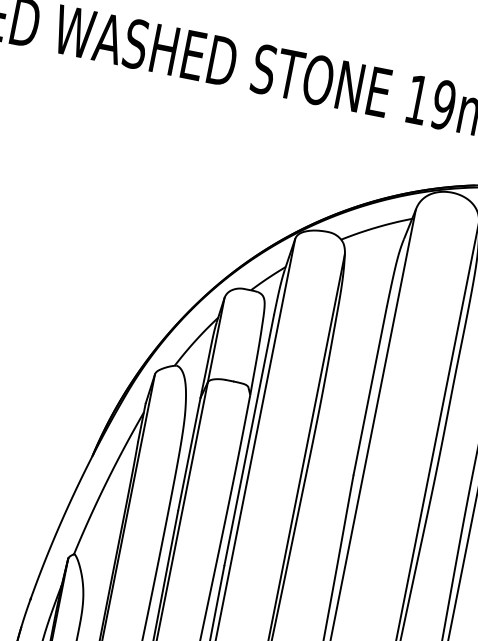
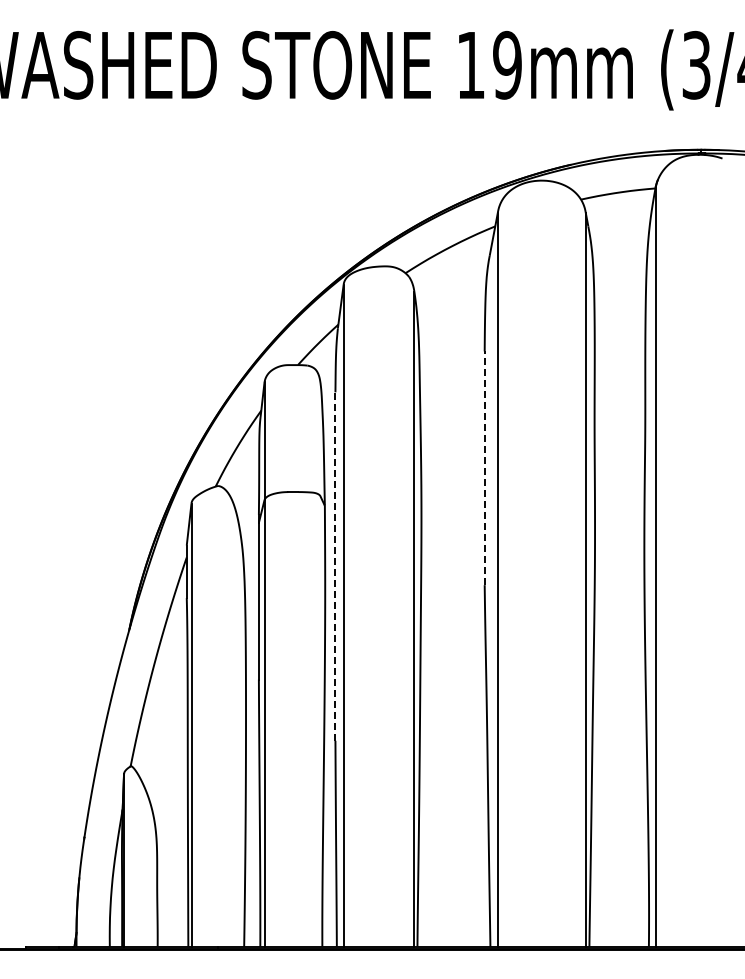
line: (370, 390) -> (484, 468), solid -> dashed
line: (249, 440) -> (335, 566), solid -> dashed

